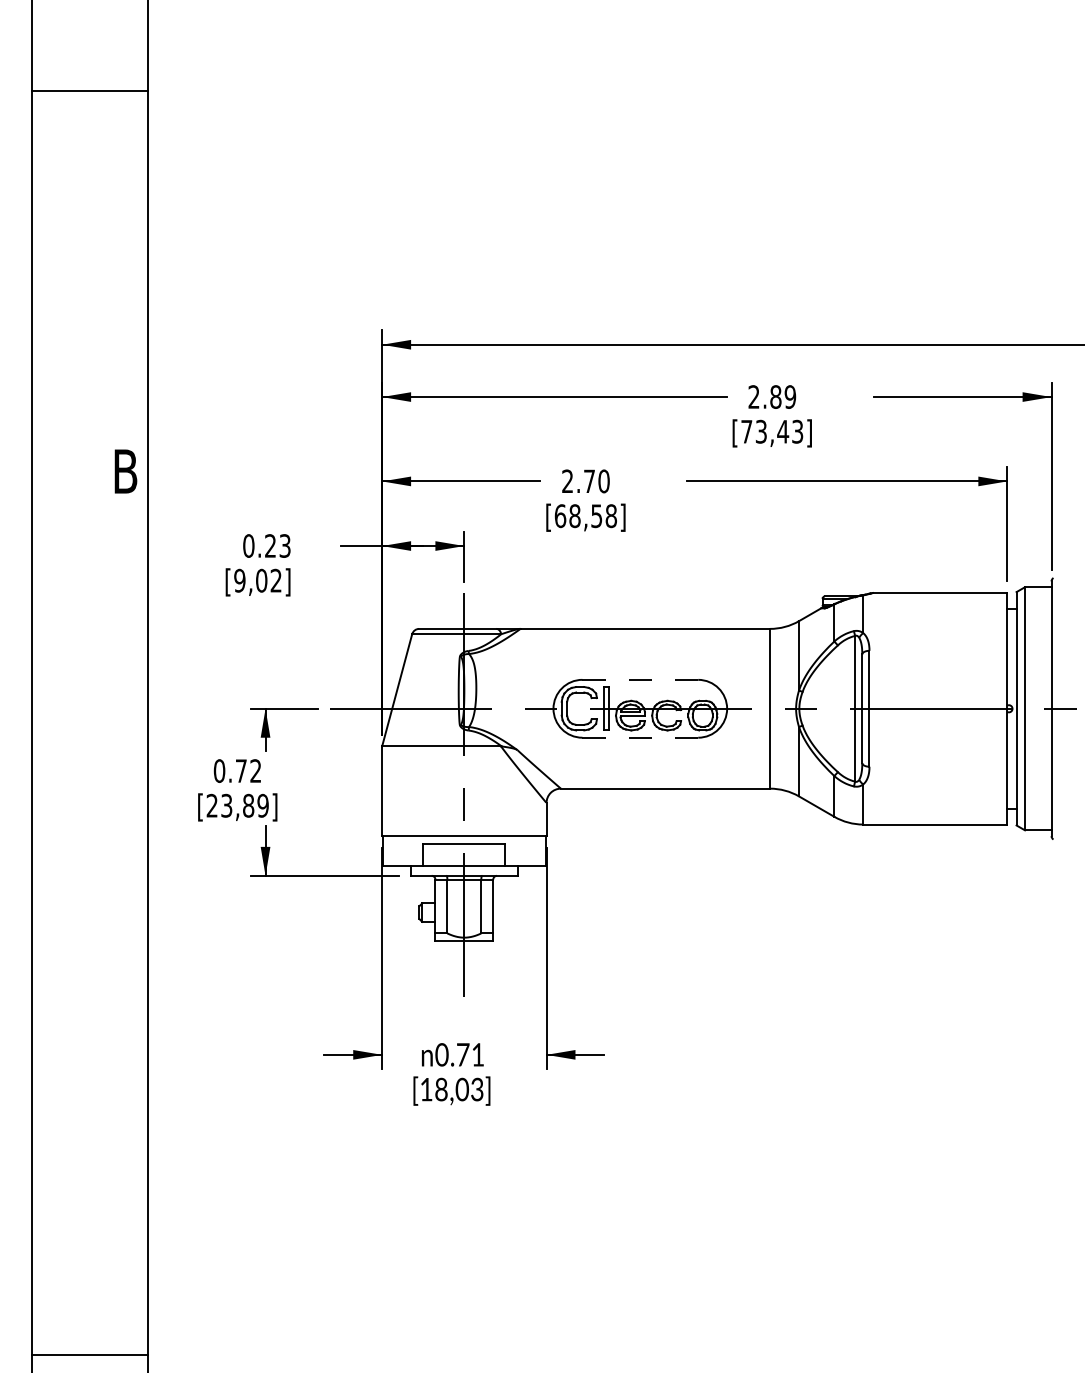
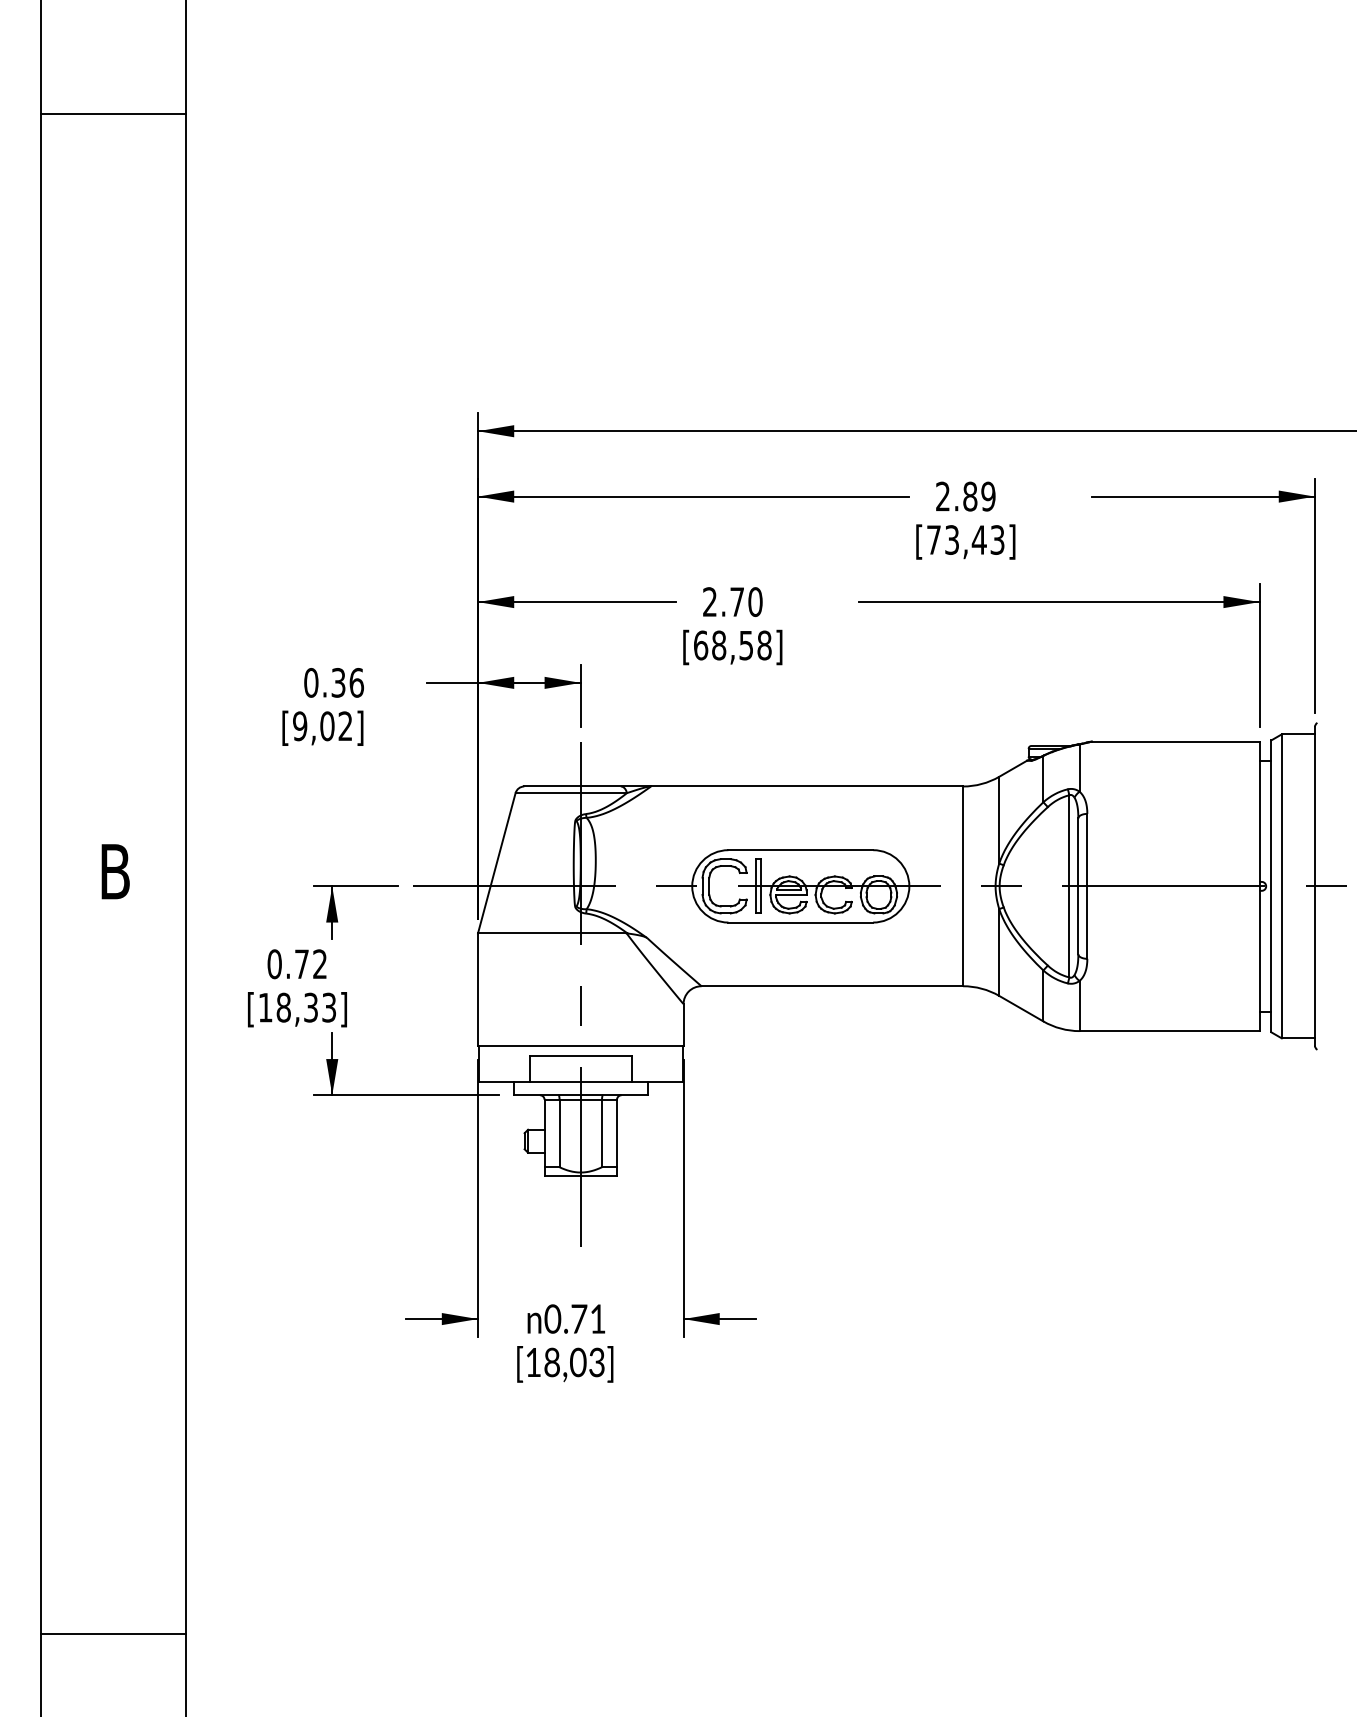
text: (125, 471) -> (115, 871), moved
text: (277, 545) -> (347, 682), 0.23 -> 0.36
line: (640, 680) -> (801, 850), dashed -> solid
line: (640, 737) -> (800, 922), dashed -> solid
text: (237, 805) -> (297, 1007), [23,89] -> [18,33]
line: (89, 1355) -> (112, 1633), moved

